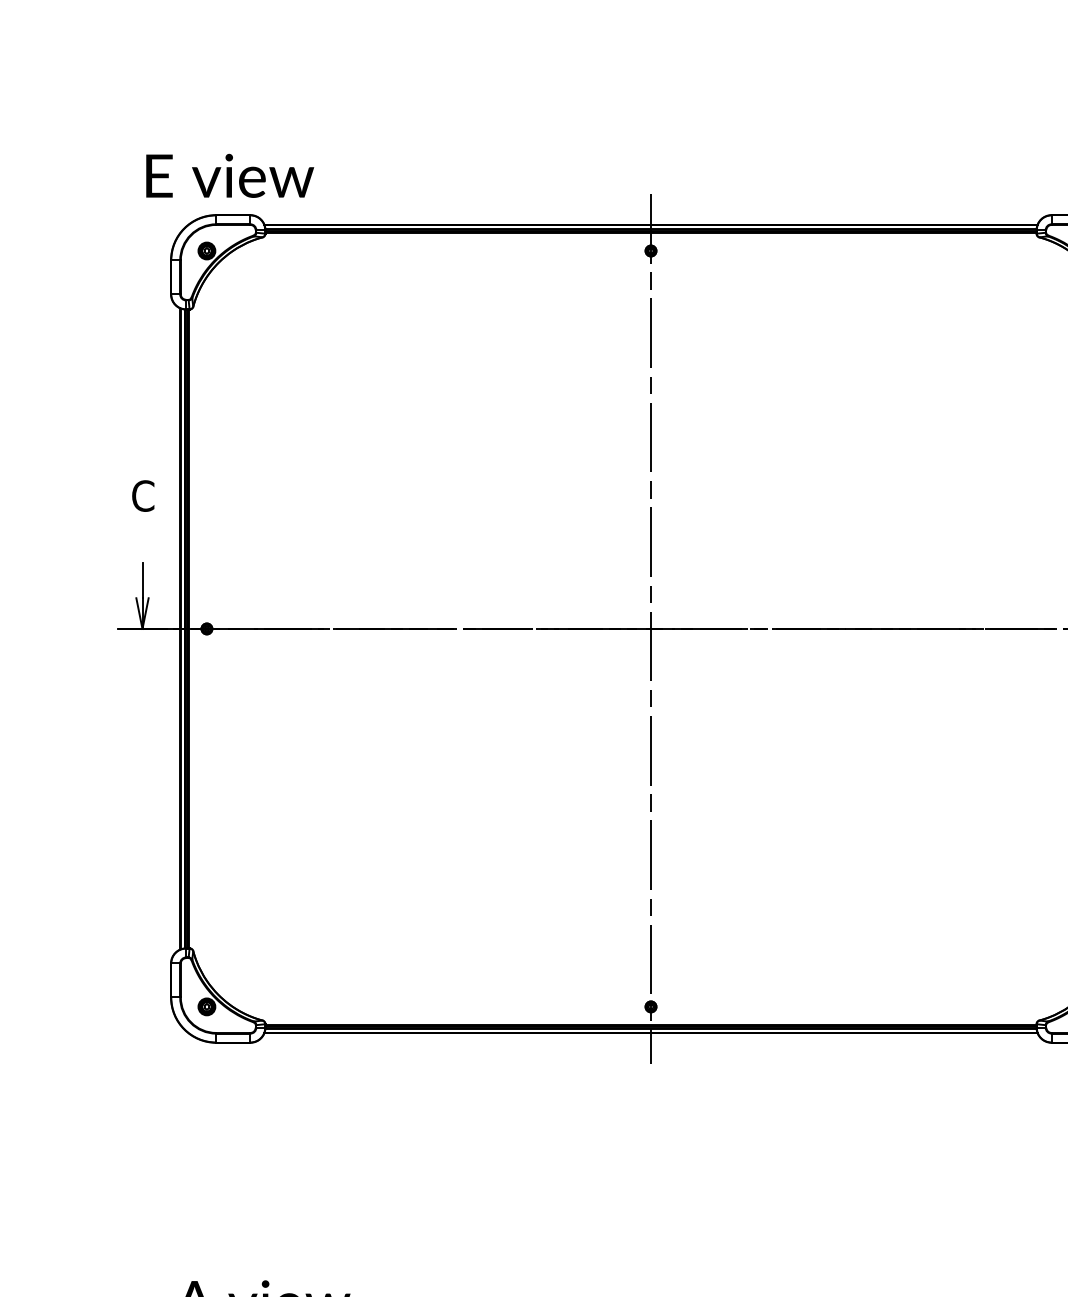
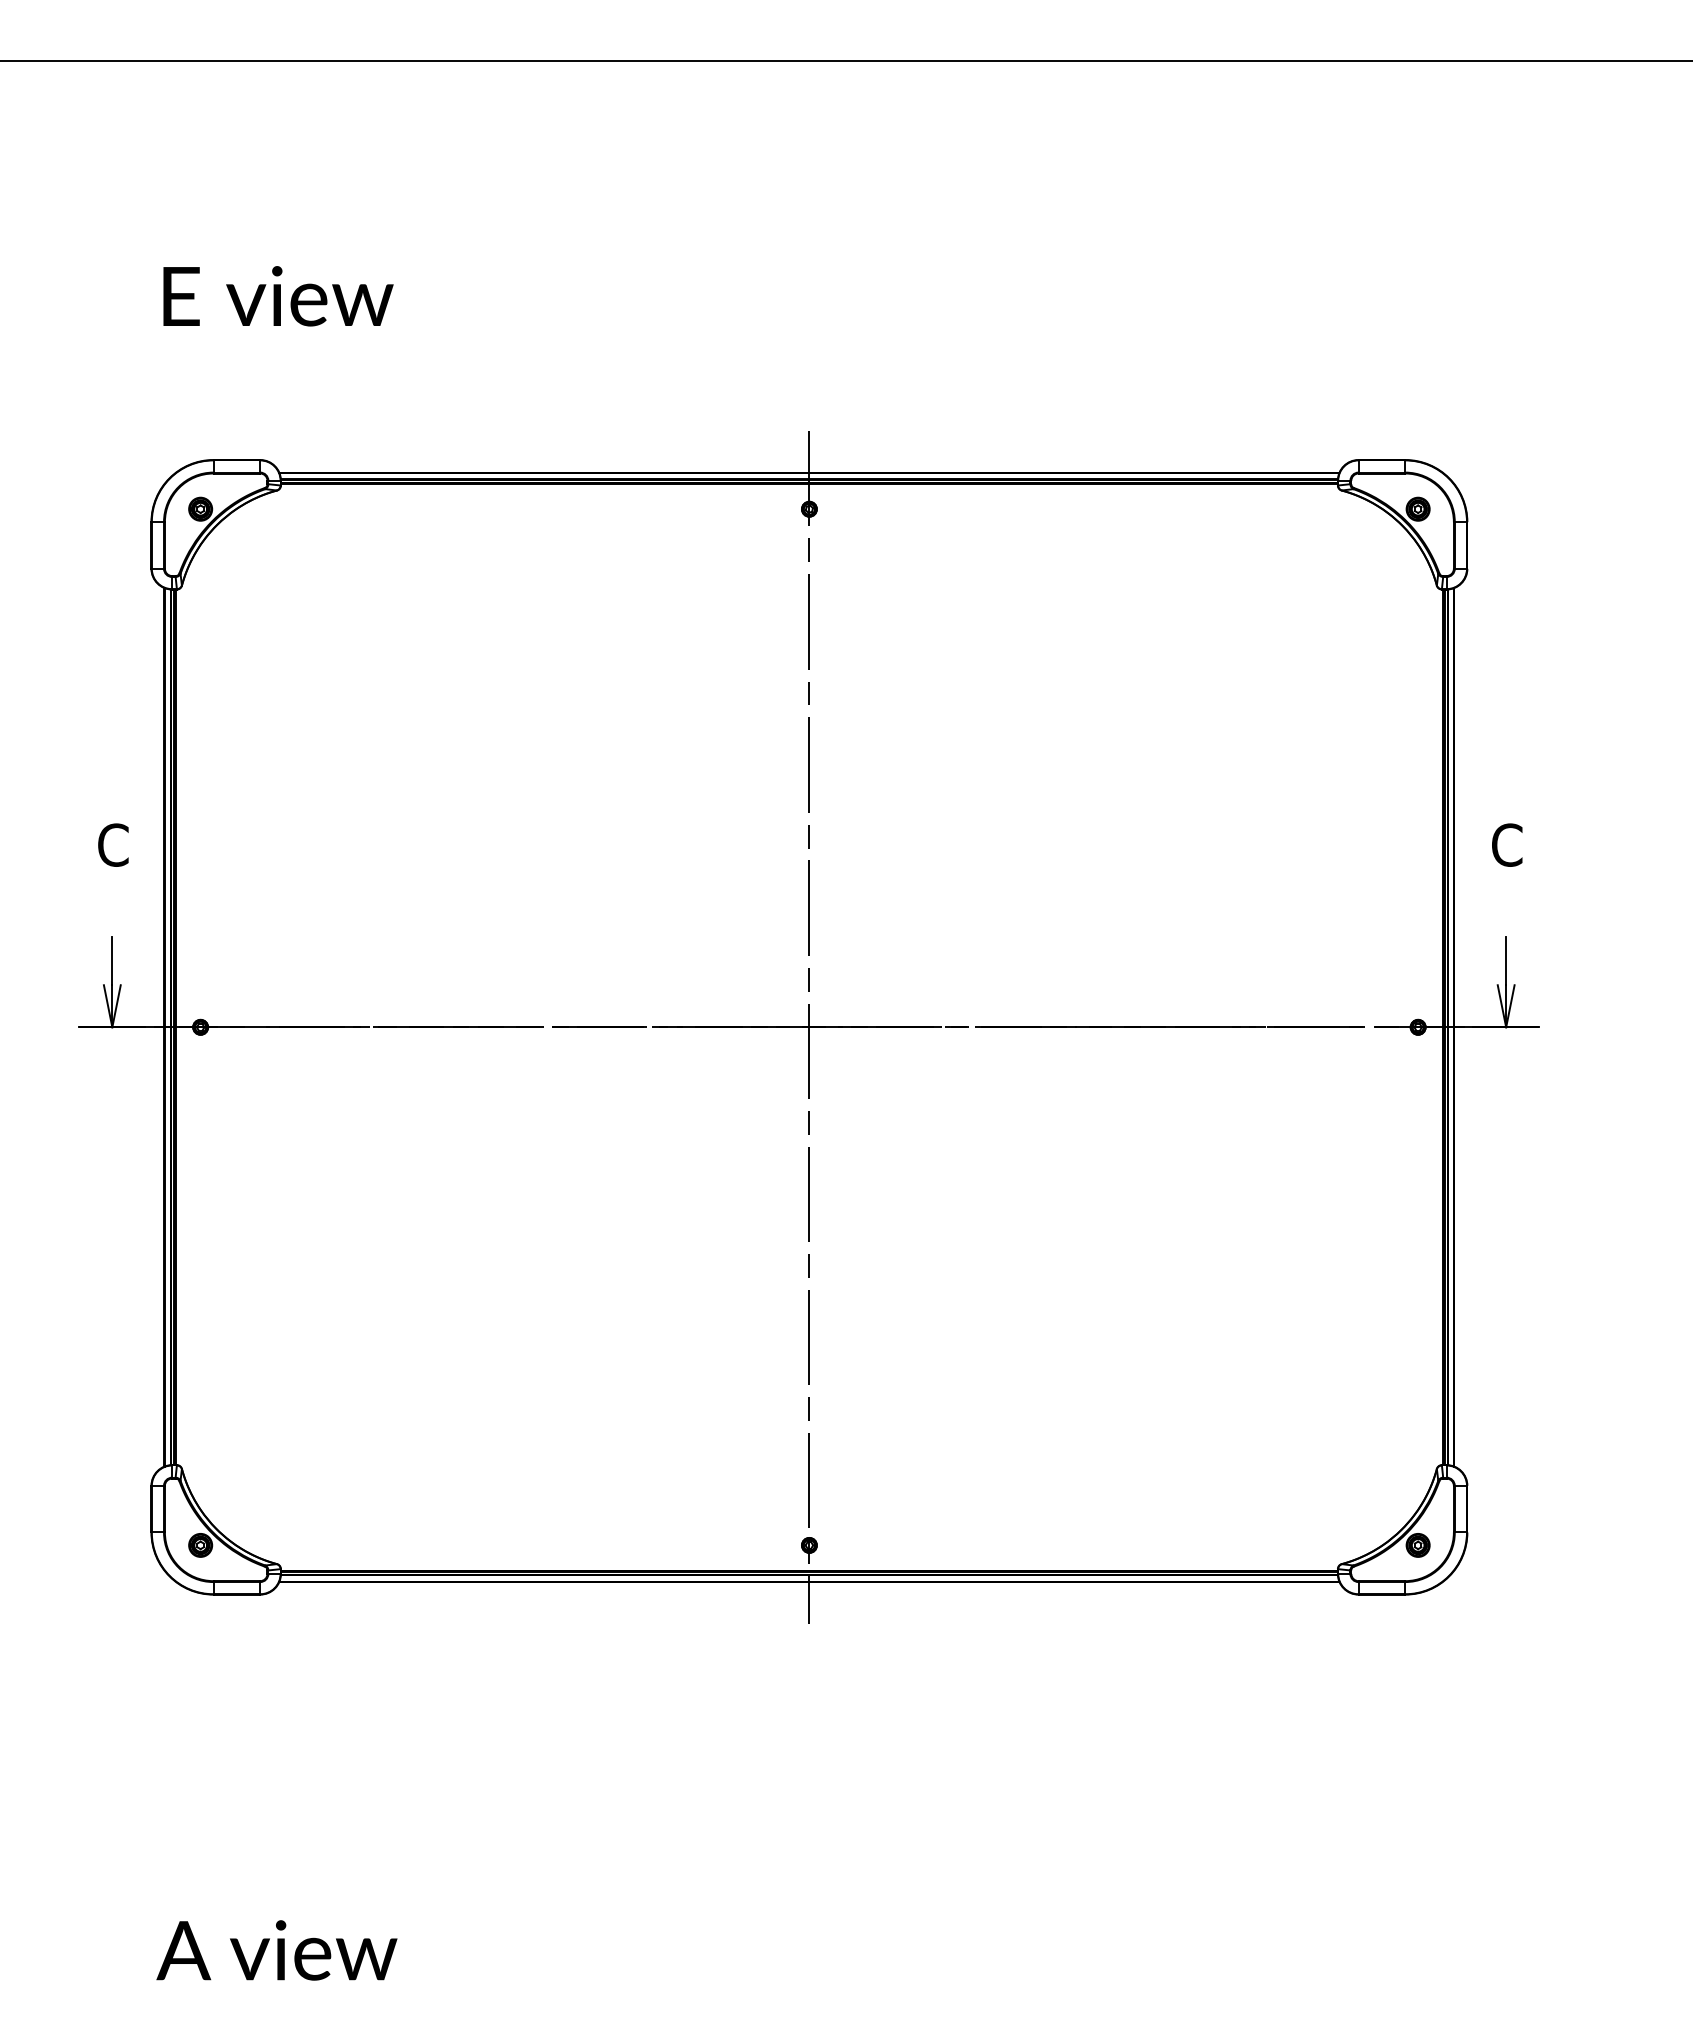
text: (230, 176) -> (278, 296), moved

